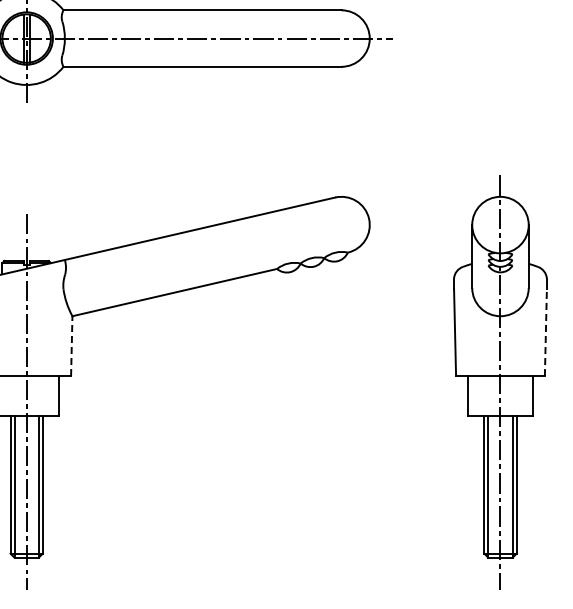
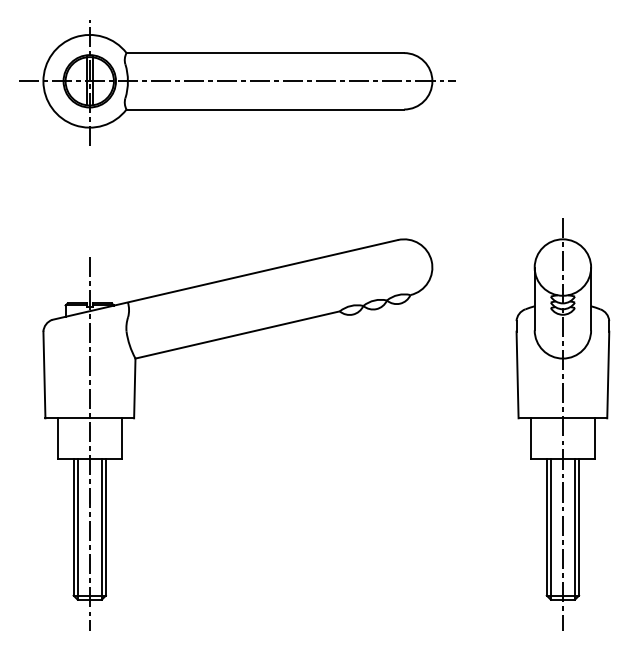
line: (546, 332) -> (608, 374), dashed -> solid
line: (71, 346) -> (134, 388), dashed -> solid

